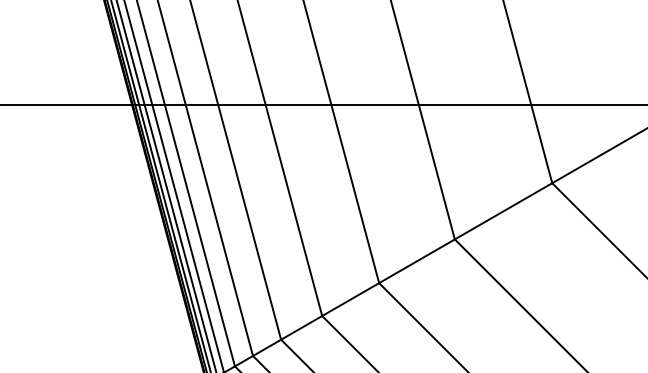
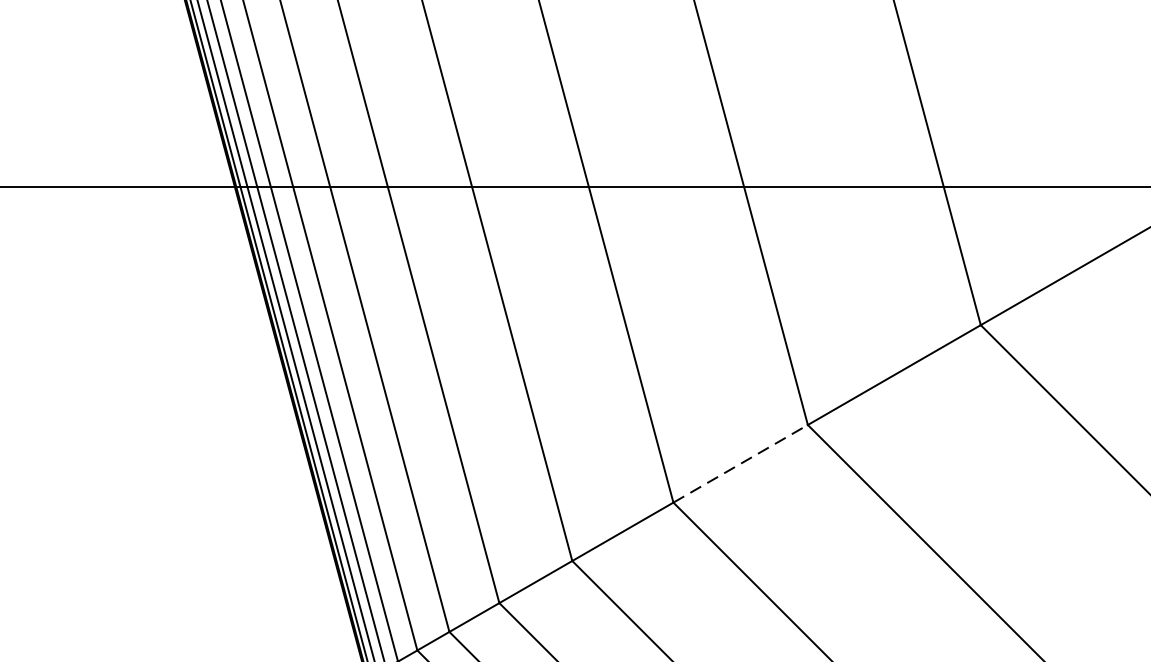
line: (417, 261) -> (741, 464), solid -> dashed

